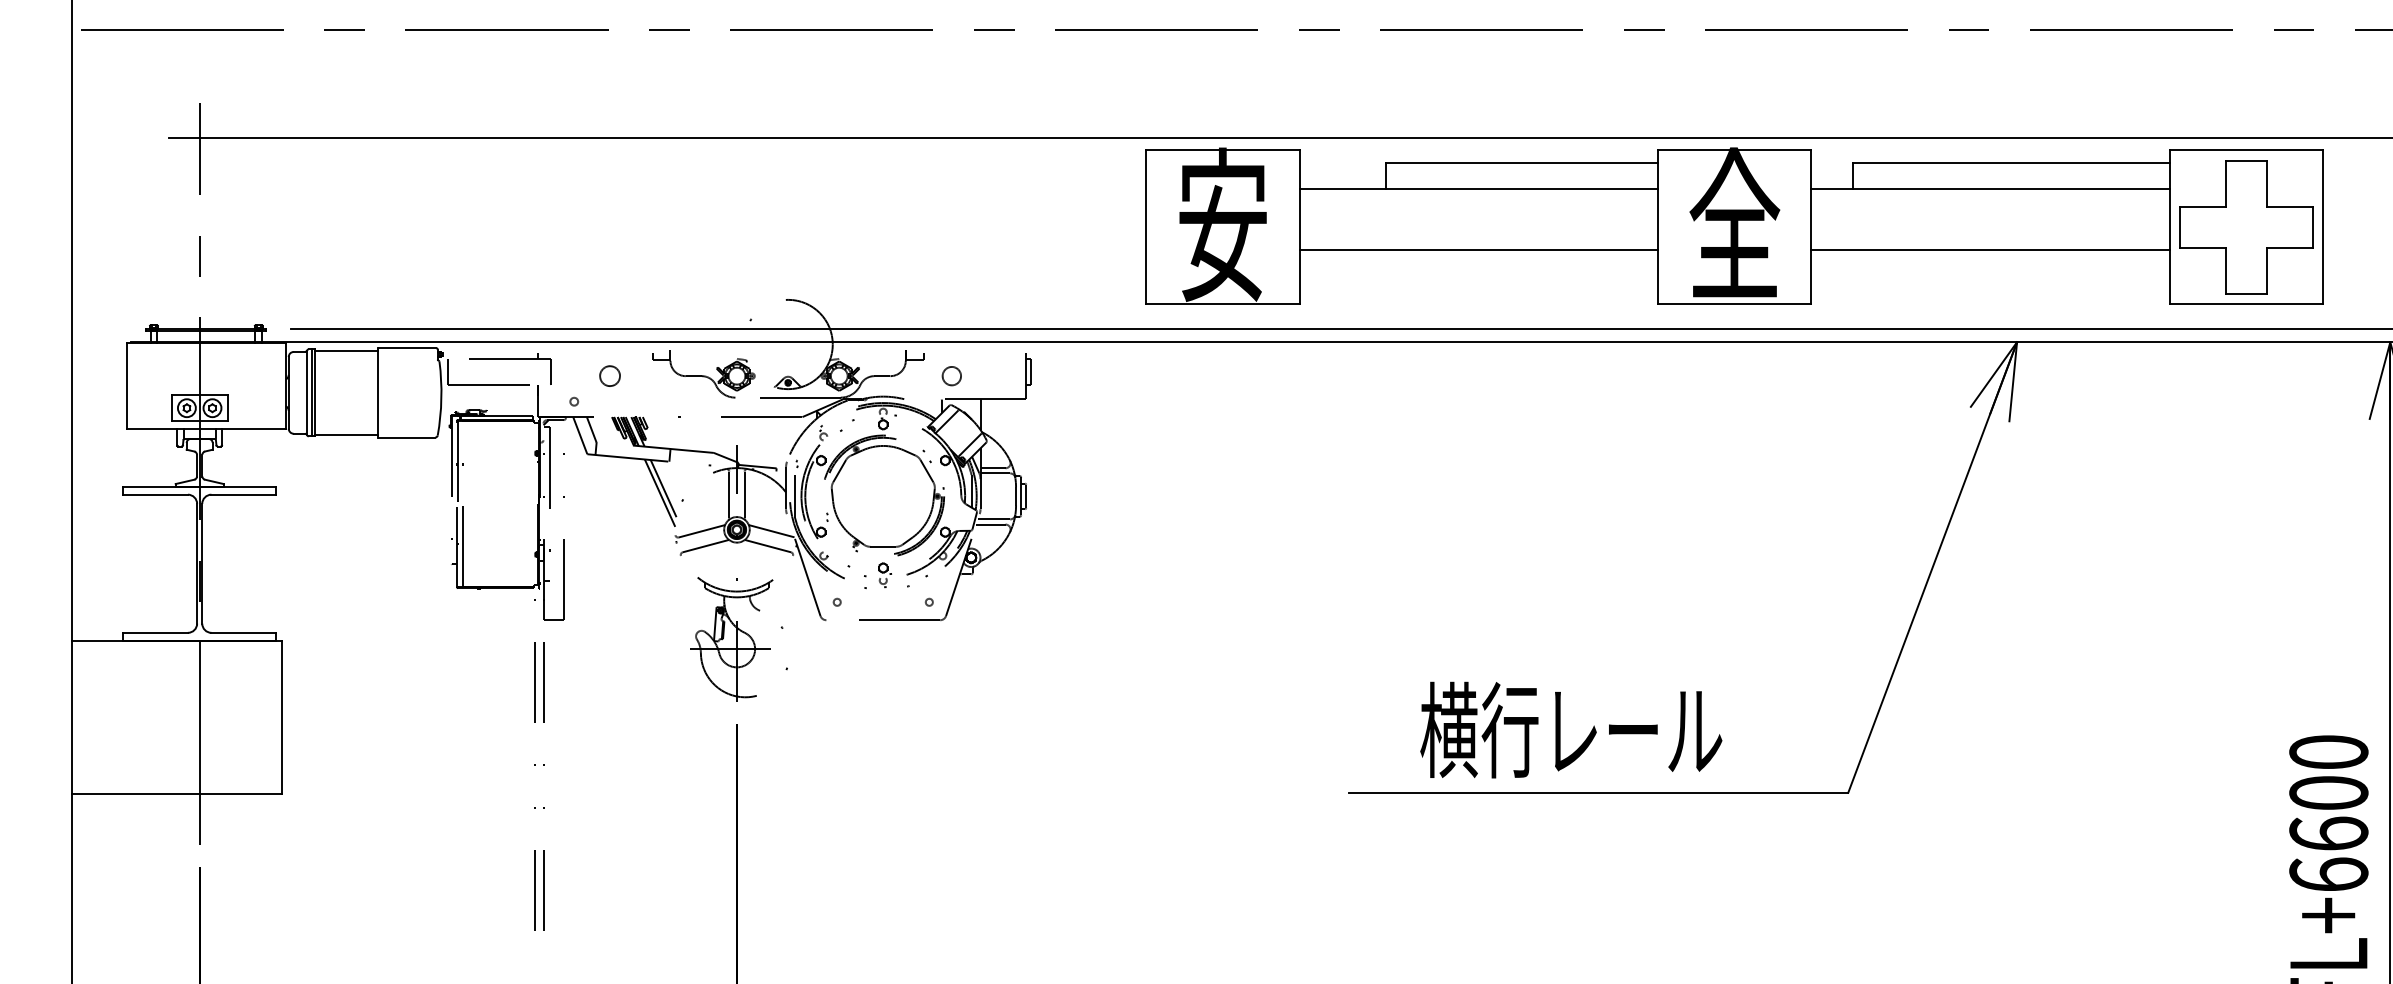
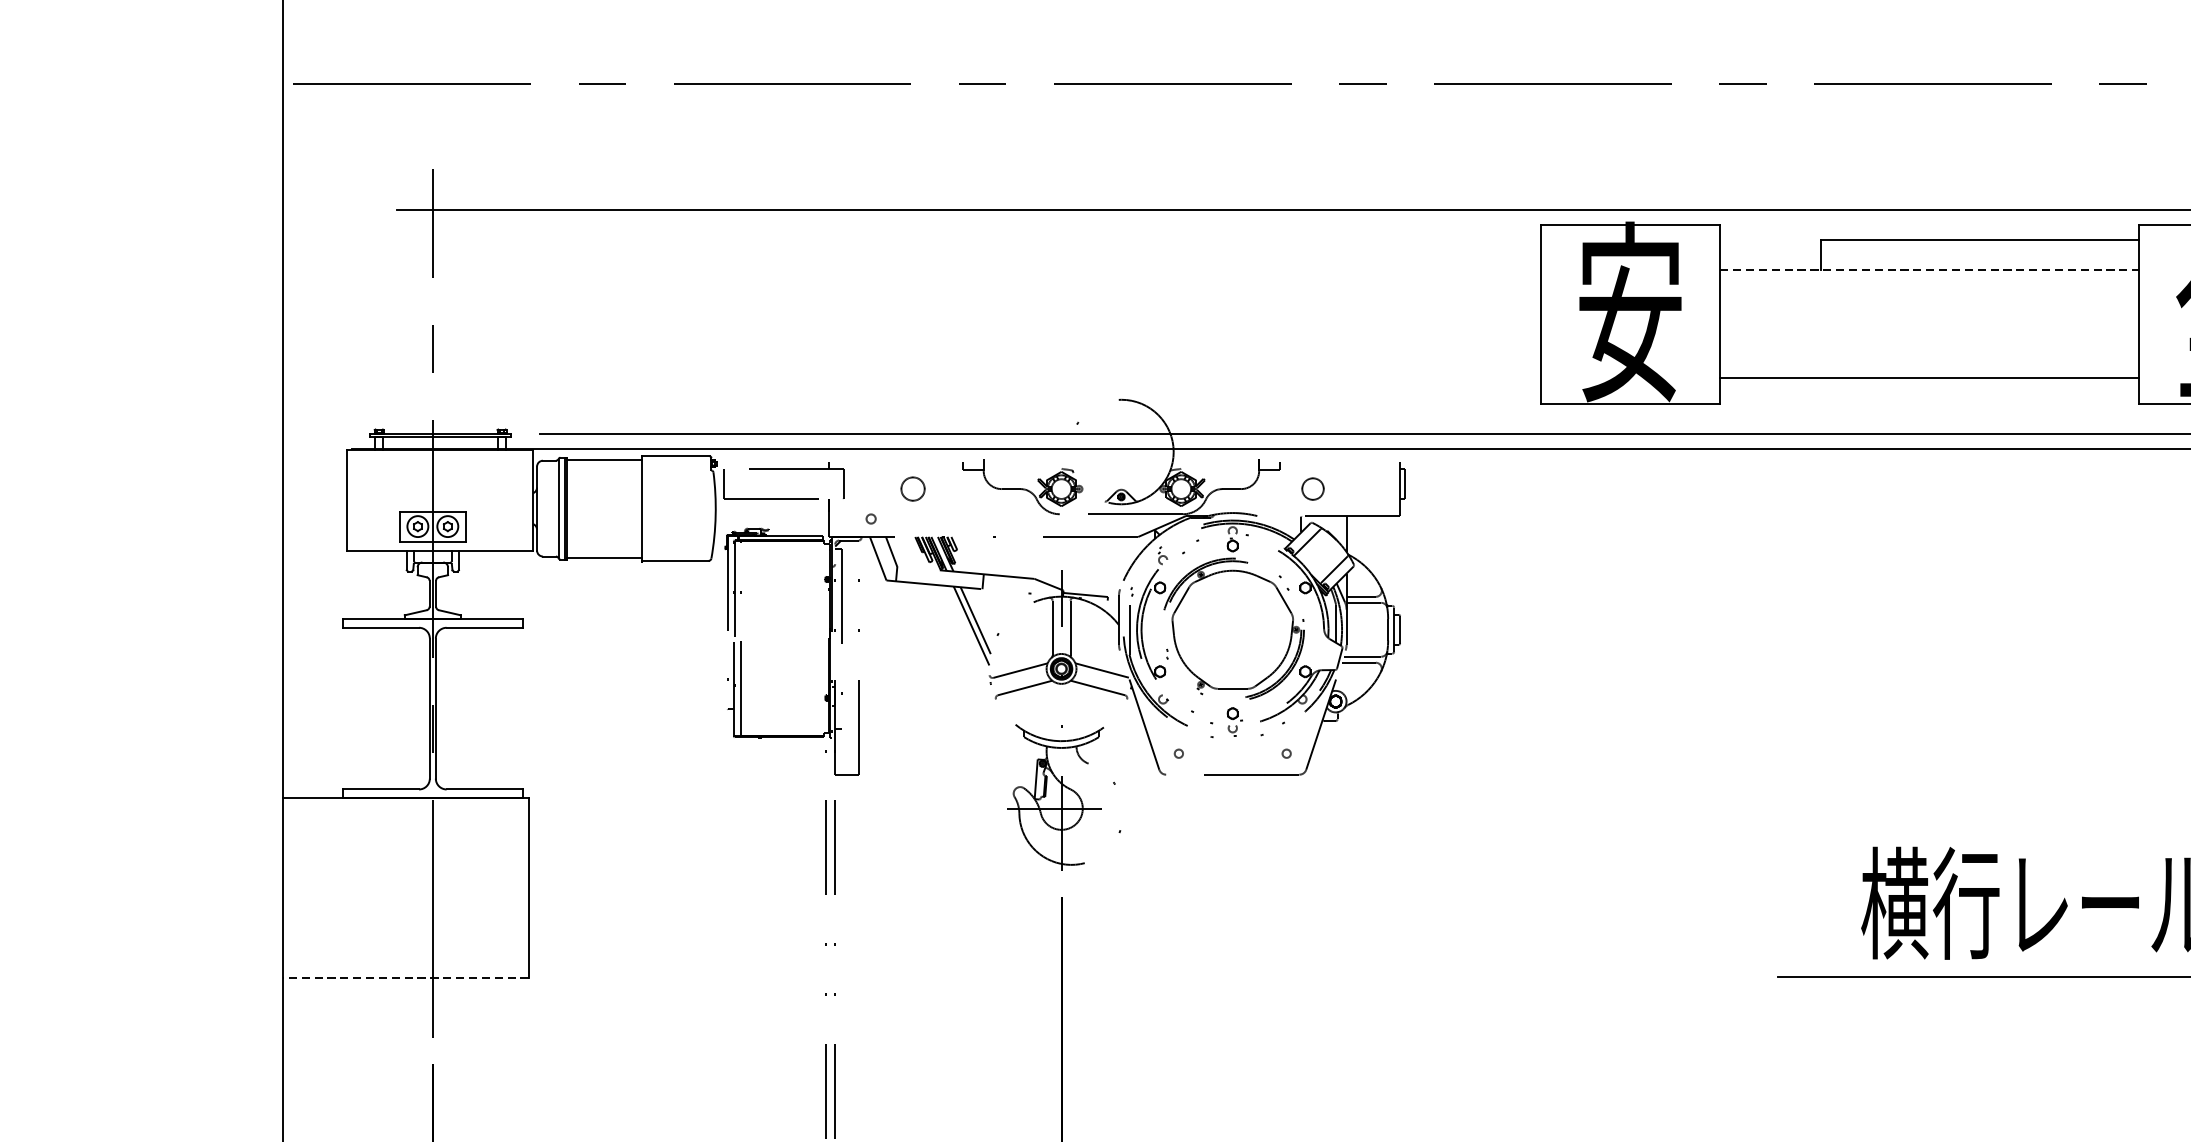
line: (1479, 188) -> (1930, 269), solid -> dashed
line: (1478, 250) -> (1929, 378), moved
line: (176, 794) -> (405, 978), solid -> dashed

